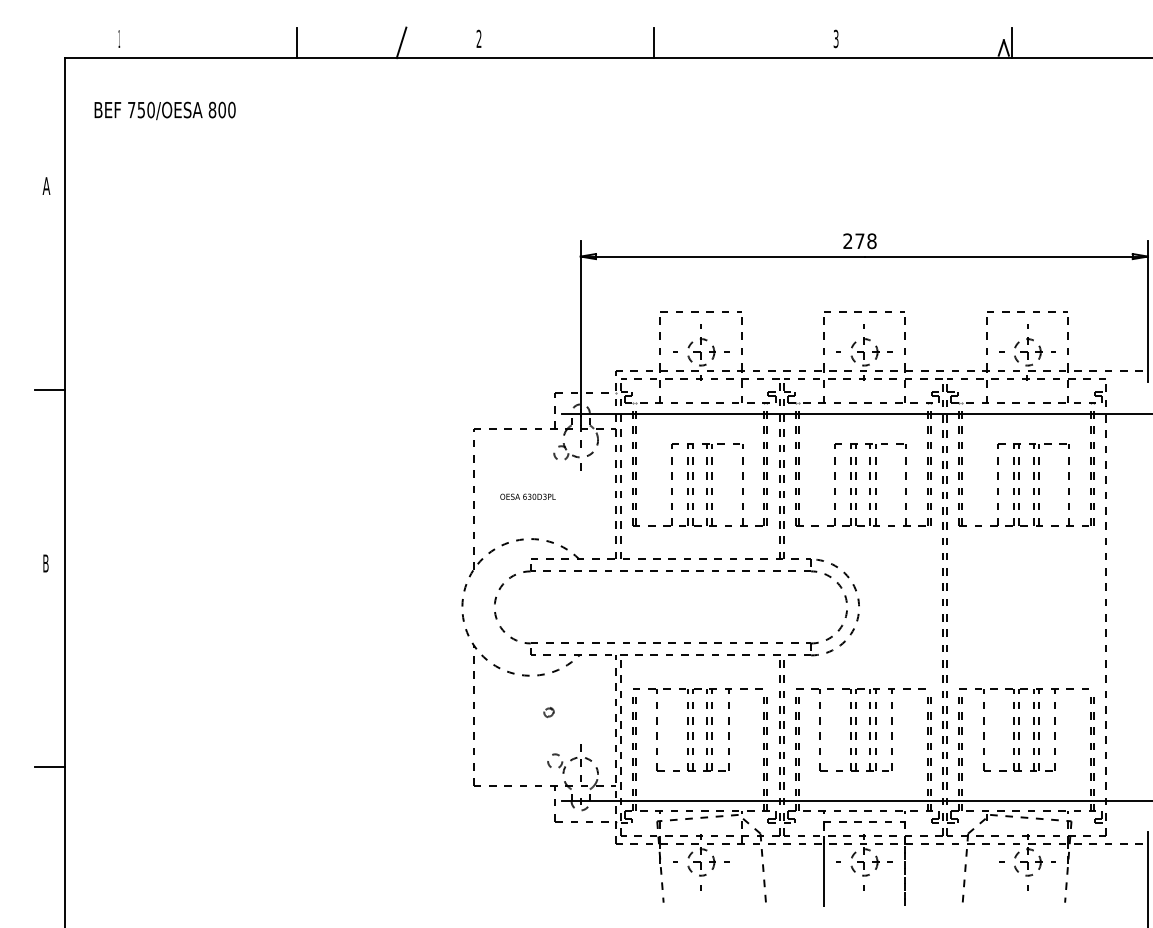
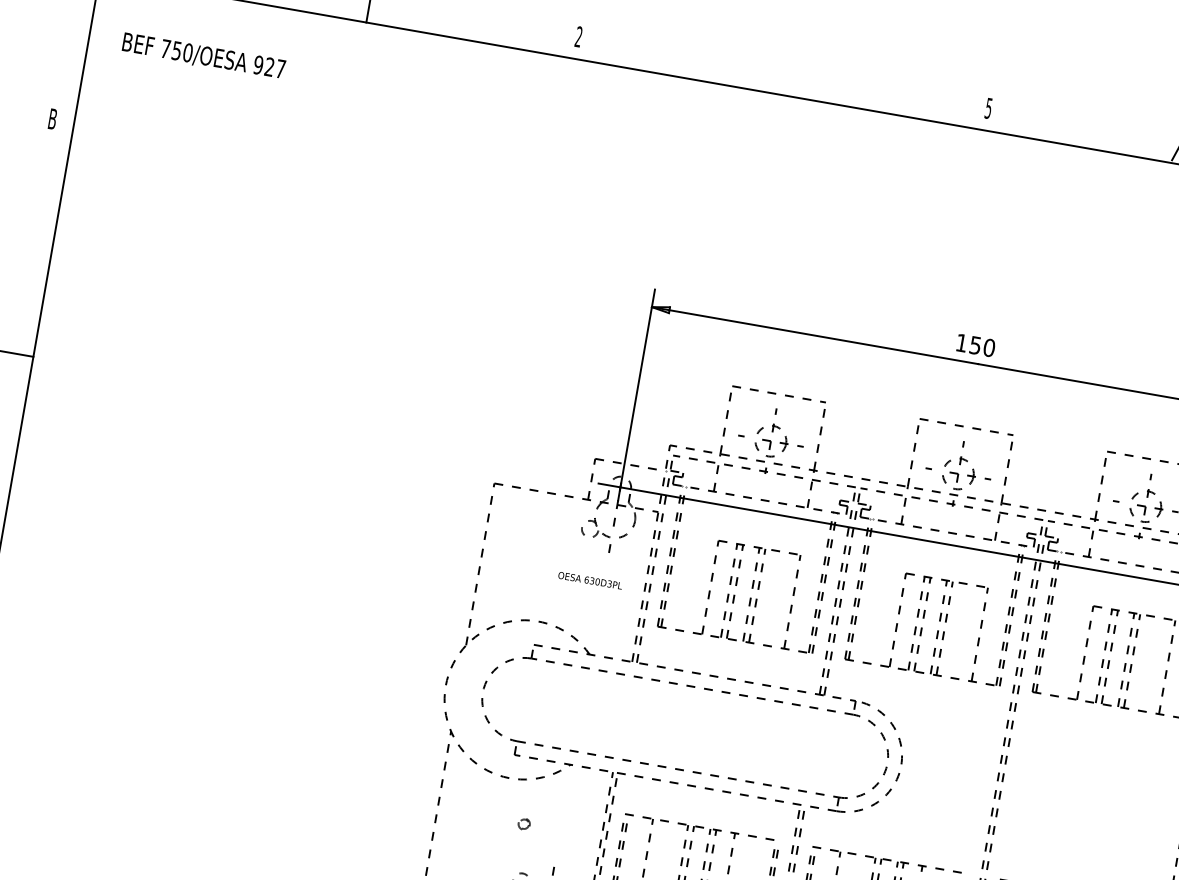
text: (836, 37) -> (989, 106), 3 -> 5
line: (401, 42) -> (489, 25), removed
line: (654, 42) -> (779, 76), removed
text: (221, 109) -> (268, 66), 800 -> 927
text: (46, 185) -> (52, 118), A -> B
text: (859, 241) -> (974, 345), 278 -> 150
text: (527, 496) -> (589, 580), moved

